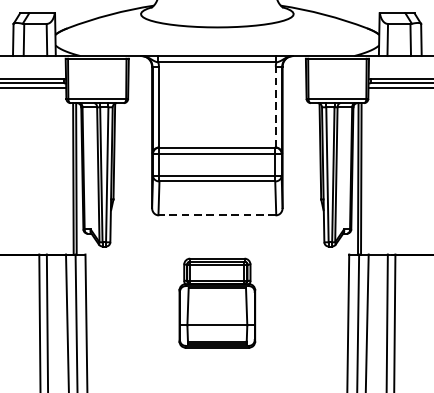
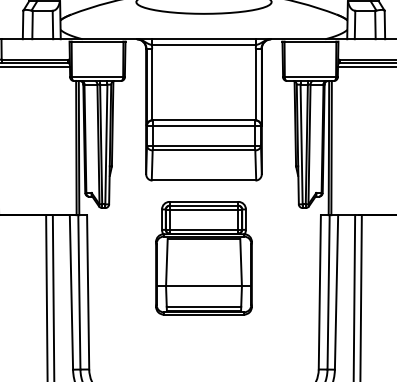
line: (275, 107) -> (255, 84), dashed -> solid
line: (216, 215) -> (203, 180), dashed -> solid
part: (216, 303) -> (203, 258), size x1.43

